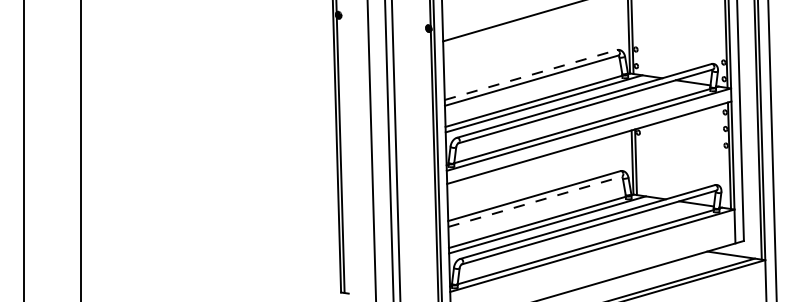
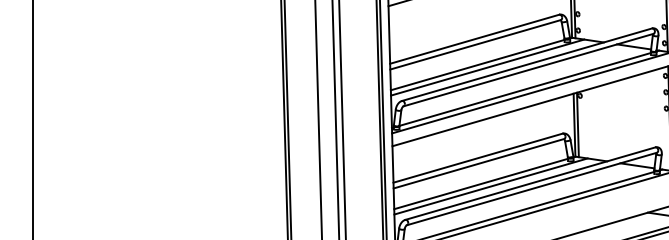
line: (530, 75) -> (474, 39), dashed -> solid
line: (535, 201) -> (479, 163), dashed -> solid

